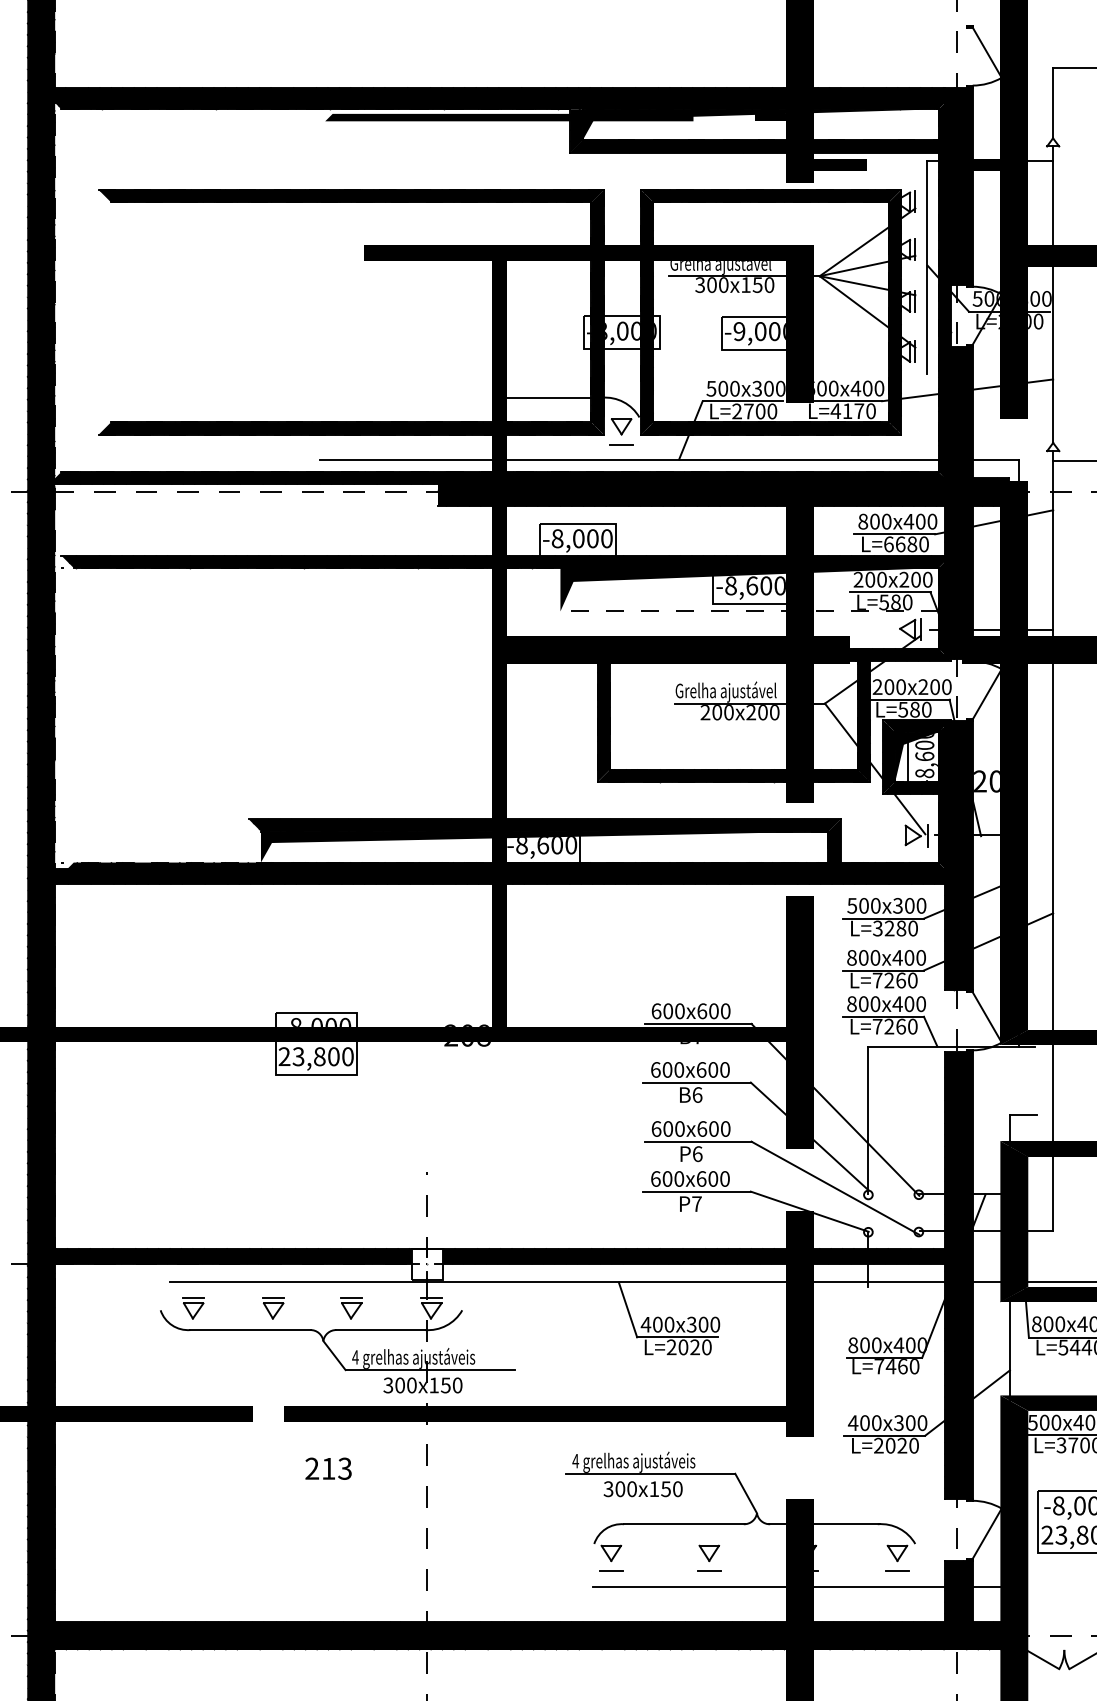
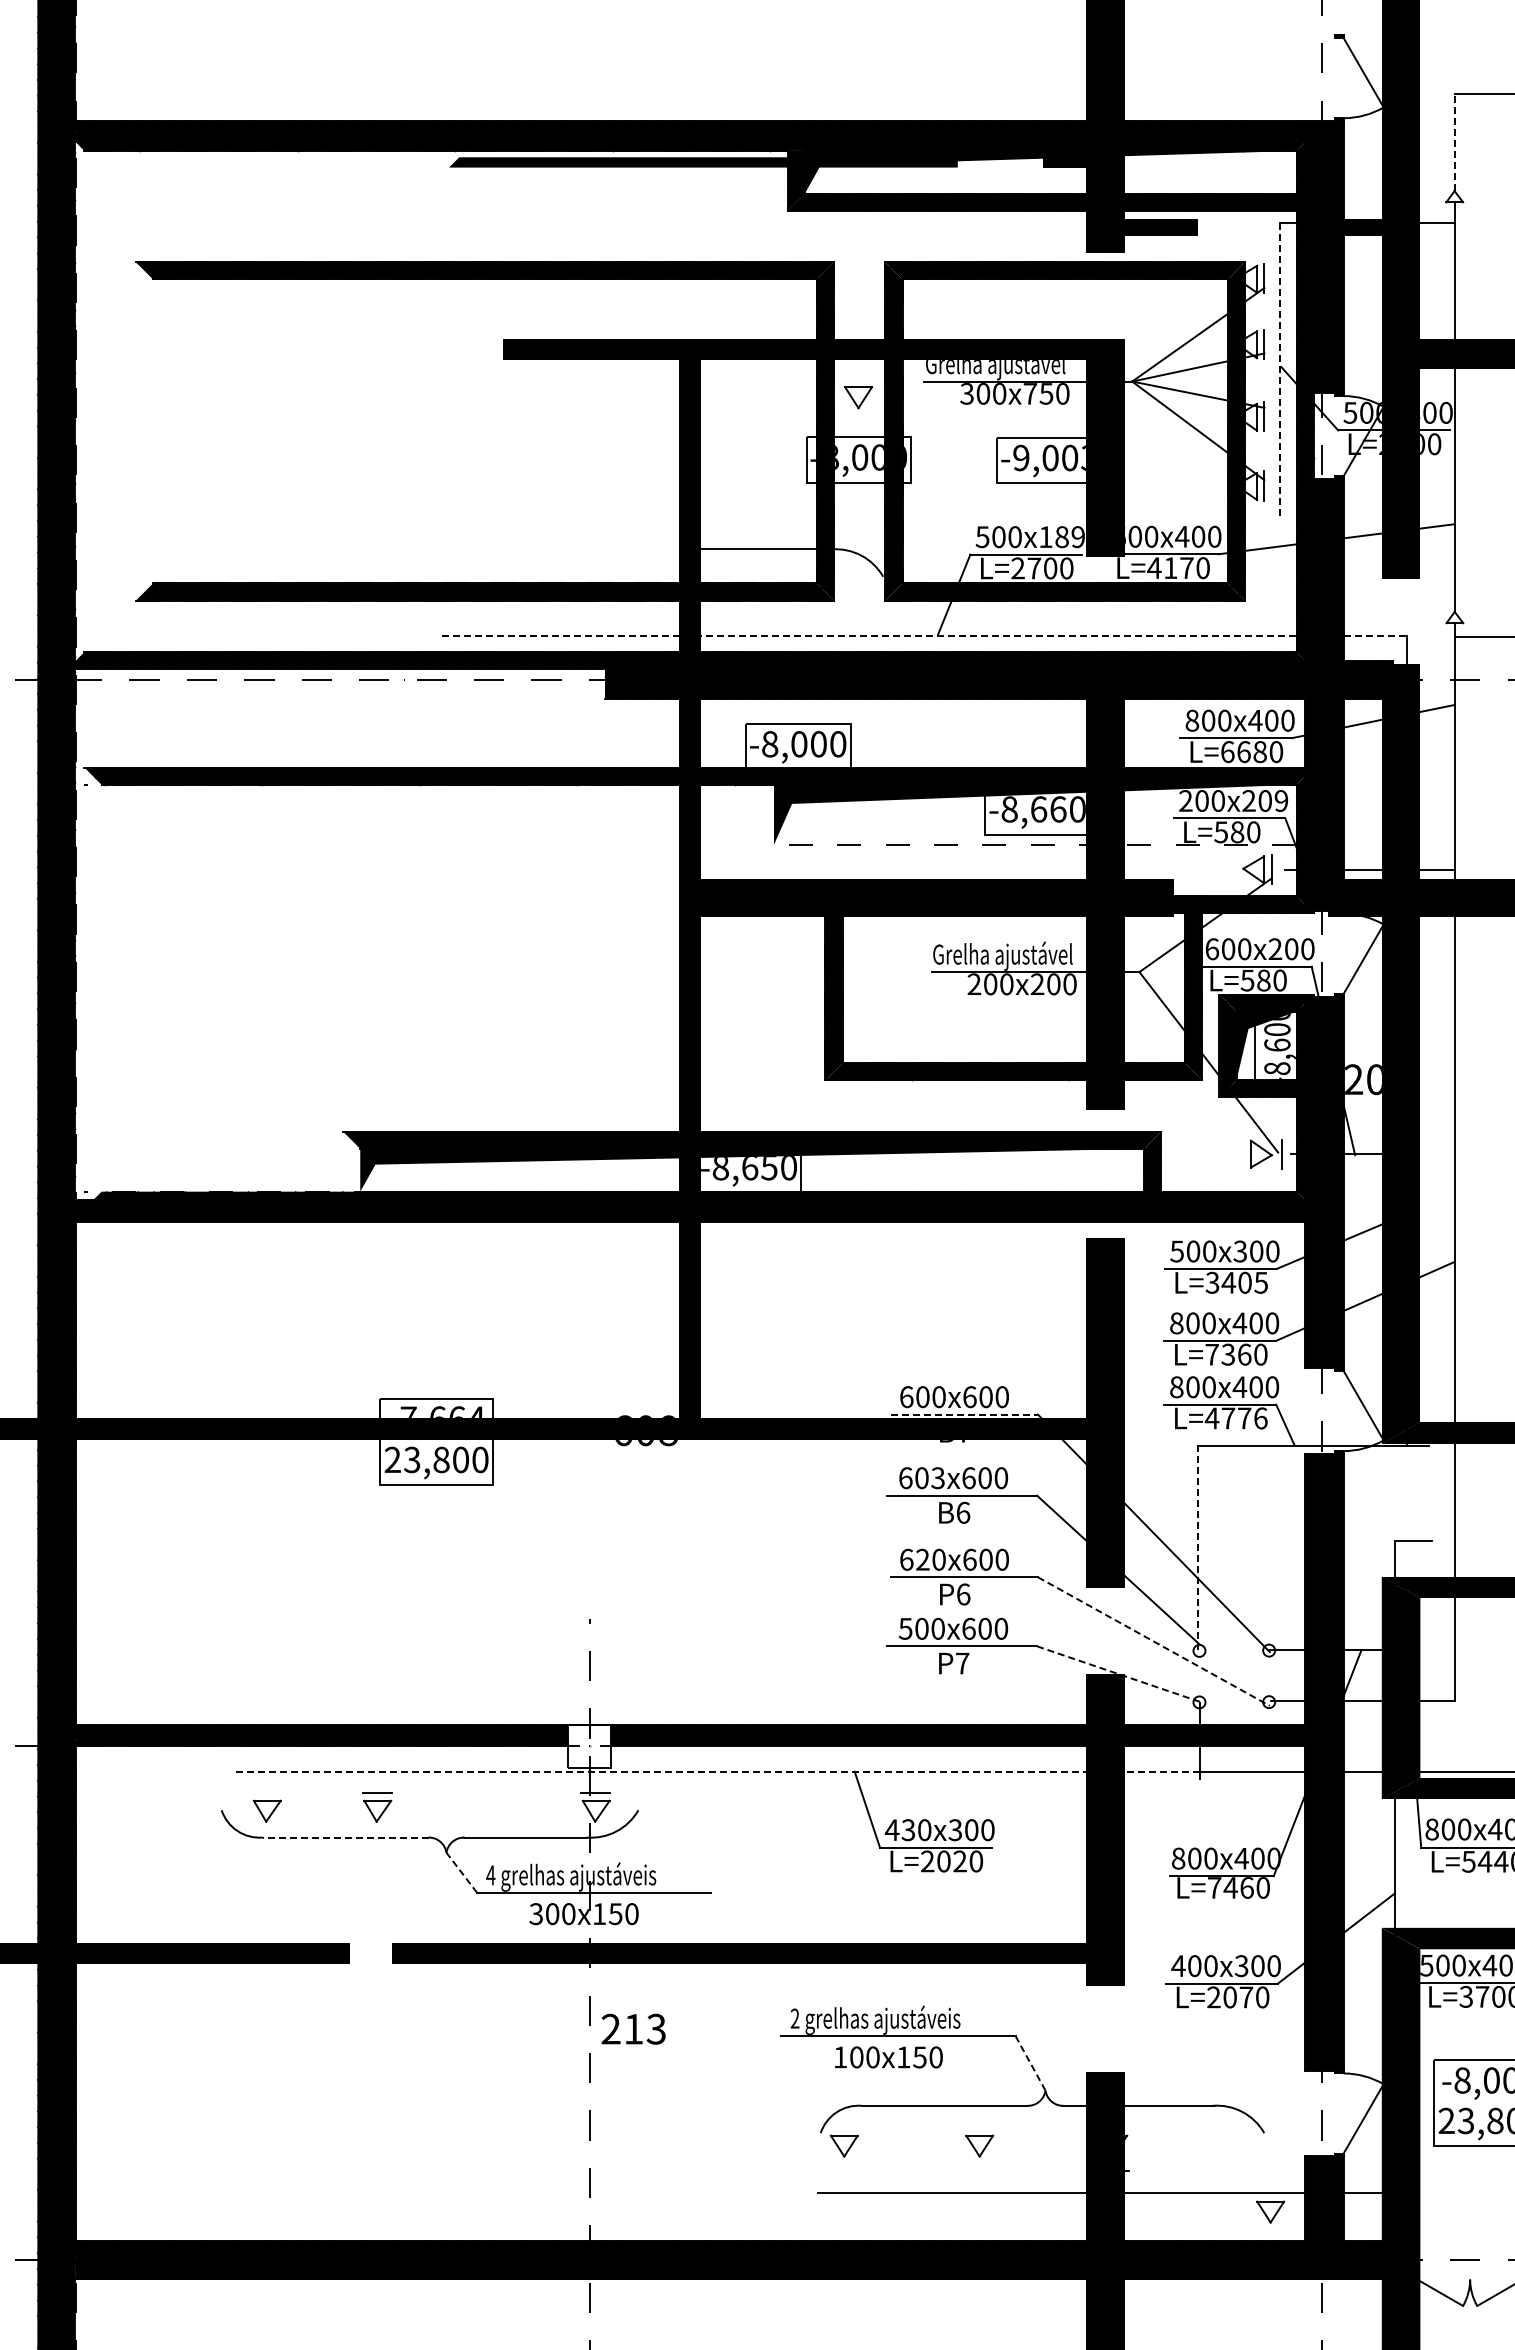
line: (1052, 103) -> (1454, 142), solid -> dashed
line: (927, 268) -> (1280, 370), solid -> dashed
text: (746, 284) -> (1030, 393), 150 -> 750
text: (784, 331) -> (1083, 457), -9,000 -> -9,003
text: (768, 389) -> (1061, 537), 300 -> 189
part: (621, 426) -> (858, 397), moved
line: (621, 444) -> (858, 614), removed
line: (670, 460) -> (925, 635), solid -> dashed
text: (927, 579) -> (1281, 800), 200 -> 209
text: (766, 585) -> (1058, 809), -8,600 -> -8,660
text: (877, 687) -> (1212, 949), 200 -> 600
text: (557, 845) -> (769, 1168), -8,600 -> -8,650
text: (900, 928) -> (1244, 1282), L=3280 -> L=3405
text: (889, 980) -> (1228, 1354), L=7260 -> L=7360
text: (320, 1021) -> (442, 1411), -8,000 -> -7,664
line: (698, 1023) -> (964, 1414), solid -> dashed
text: (894, 1026) -> (1235, 1418), L=7260 -> L=4776
text: (450, 1035) -> (622, 1430), 208 -> 608
text: (678, 1070) -> (937, 1478), 600 -> 603
line: (867, 1120) -> (1198, 1548), solid -> dashed
text: (667, 1128) -> (922, 1559), 600 -> 620
text: (655, 1178) -> (905, 1628), 600 -> 500
line: (835, 1188) -> (1153, 1641), solid -> dashed
line: (809, 1212) -> (1118, 1674), solid -> dashed
line: (518, 1282) -> (716, 1771), solid -> dashed
line: (193, 1298) -> (266, 1793), removed
part: (351, 1308) -> (485, 1807), removed
text: (657, 1324) -> (908, 1830), 400 -> 430
line: (250, 1330) -> (345, 1837), solid -> dashed
line: (334, 1355) -> (461, 1872), solid -> dashed
text: (902, 1445) -> (1246, 1997), L=2020 -> L=2070
text: (575, 1461) -> (794, 2018), 4 -> 2
text: (328, 1468) -> (633, 2028), moved
text: (608, 1489) -> (840, 2057), 300 -> 100
line: (746, 1493) -> (1030, 2063), solid -> dashed
part: (897, 1552) -> (1270, 2211), moved
line: (610, 1571) -> (843, 2170), removed
line: (709, 1571) -> (979, 2170), removed
line: (897, 1571) -> (1239, 2170), removed

